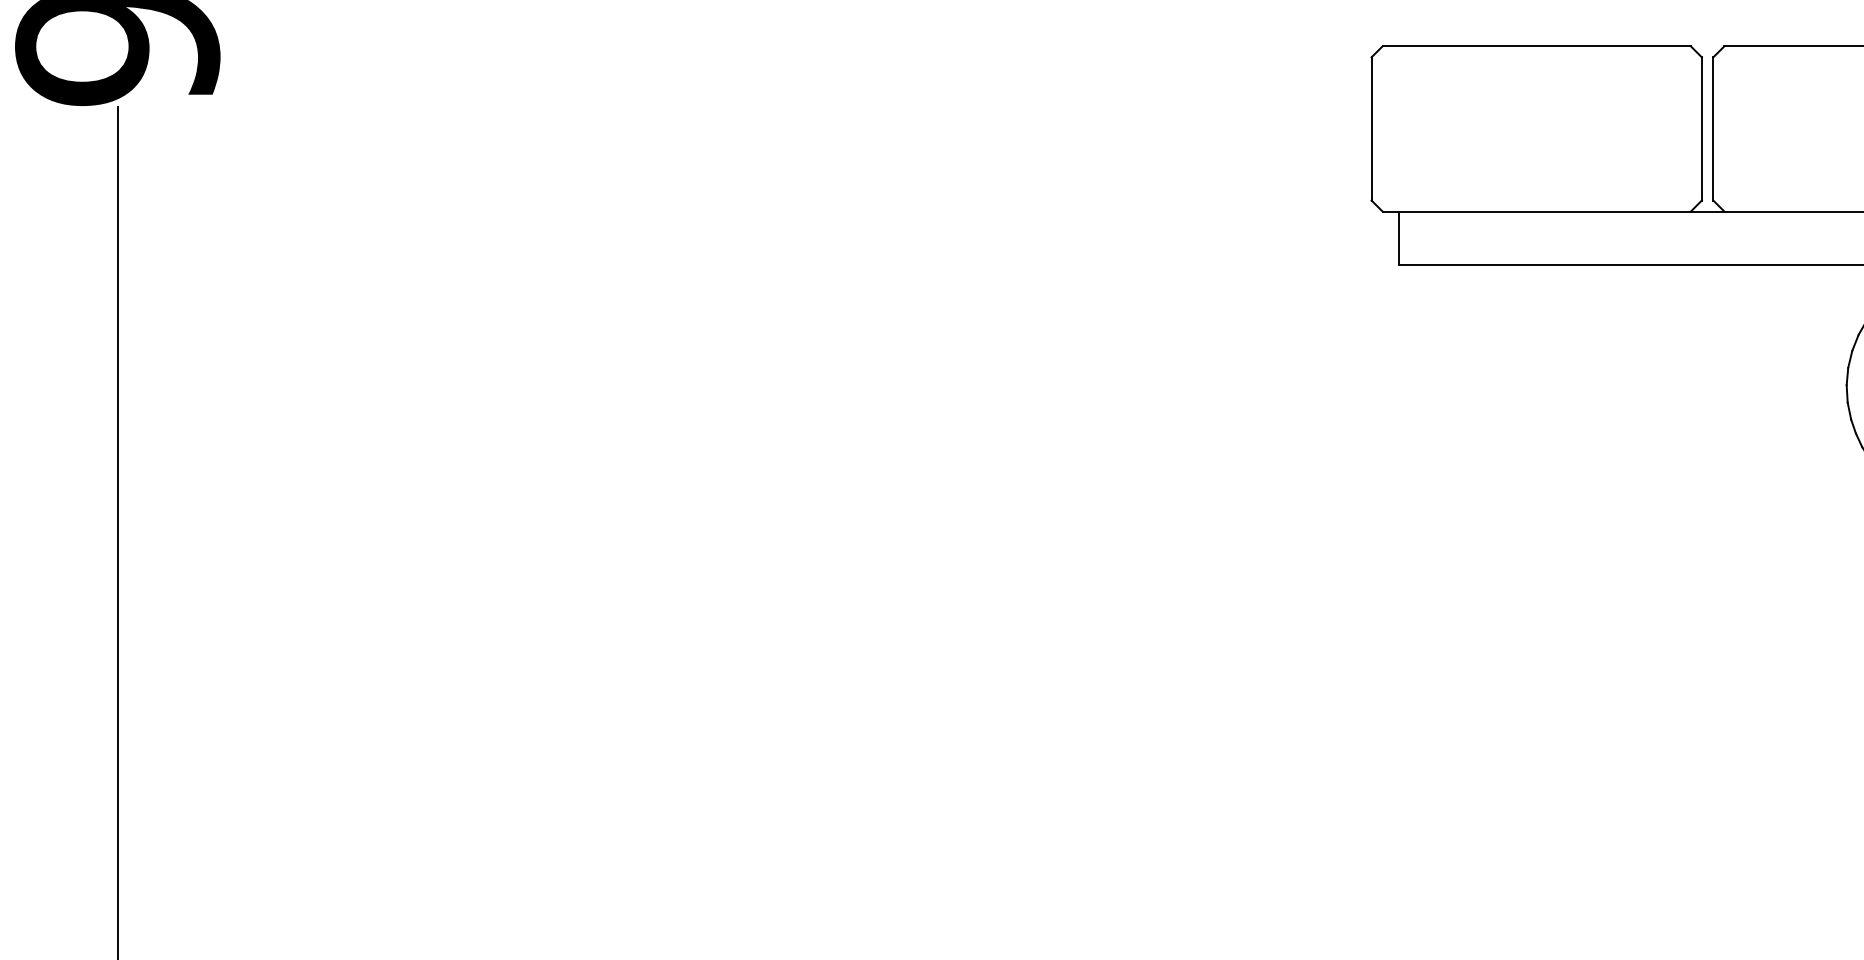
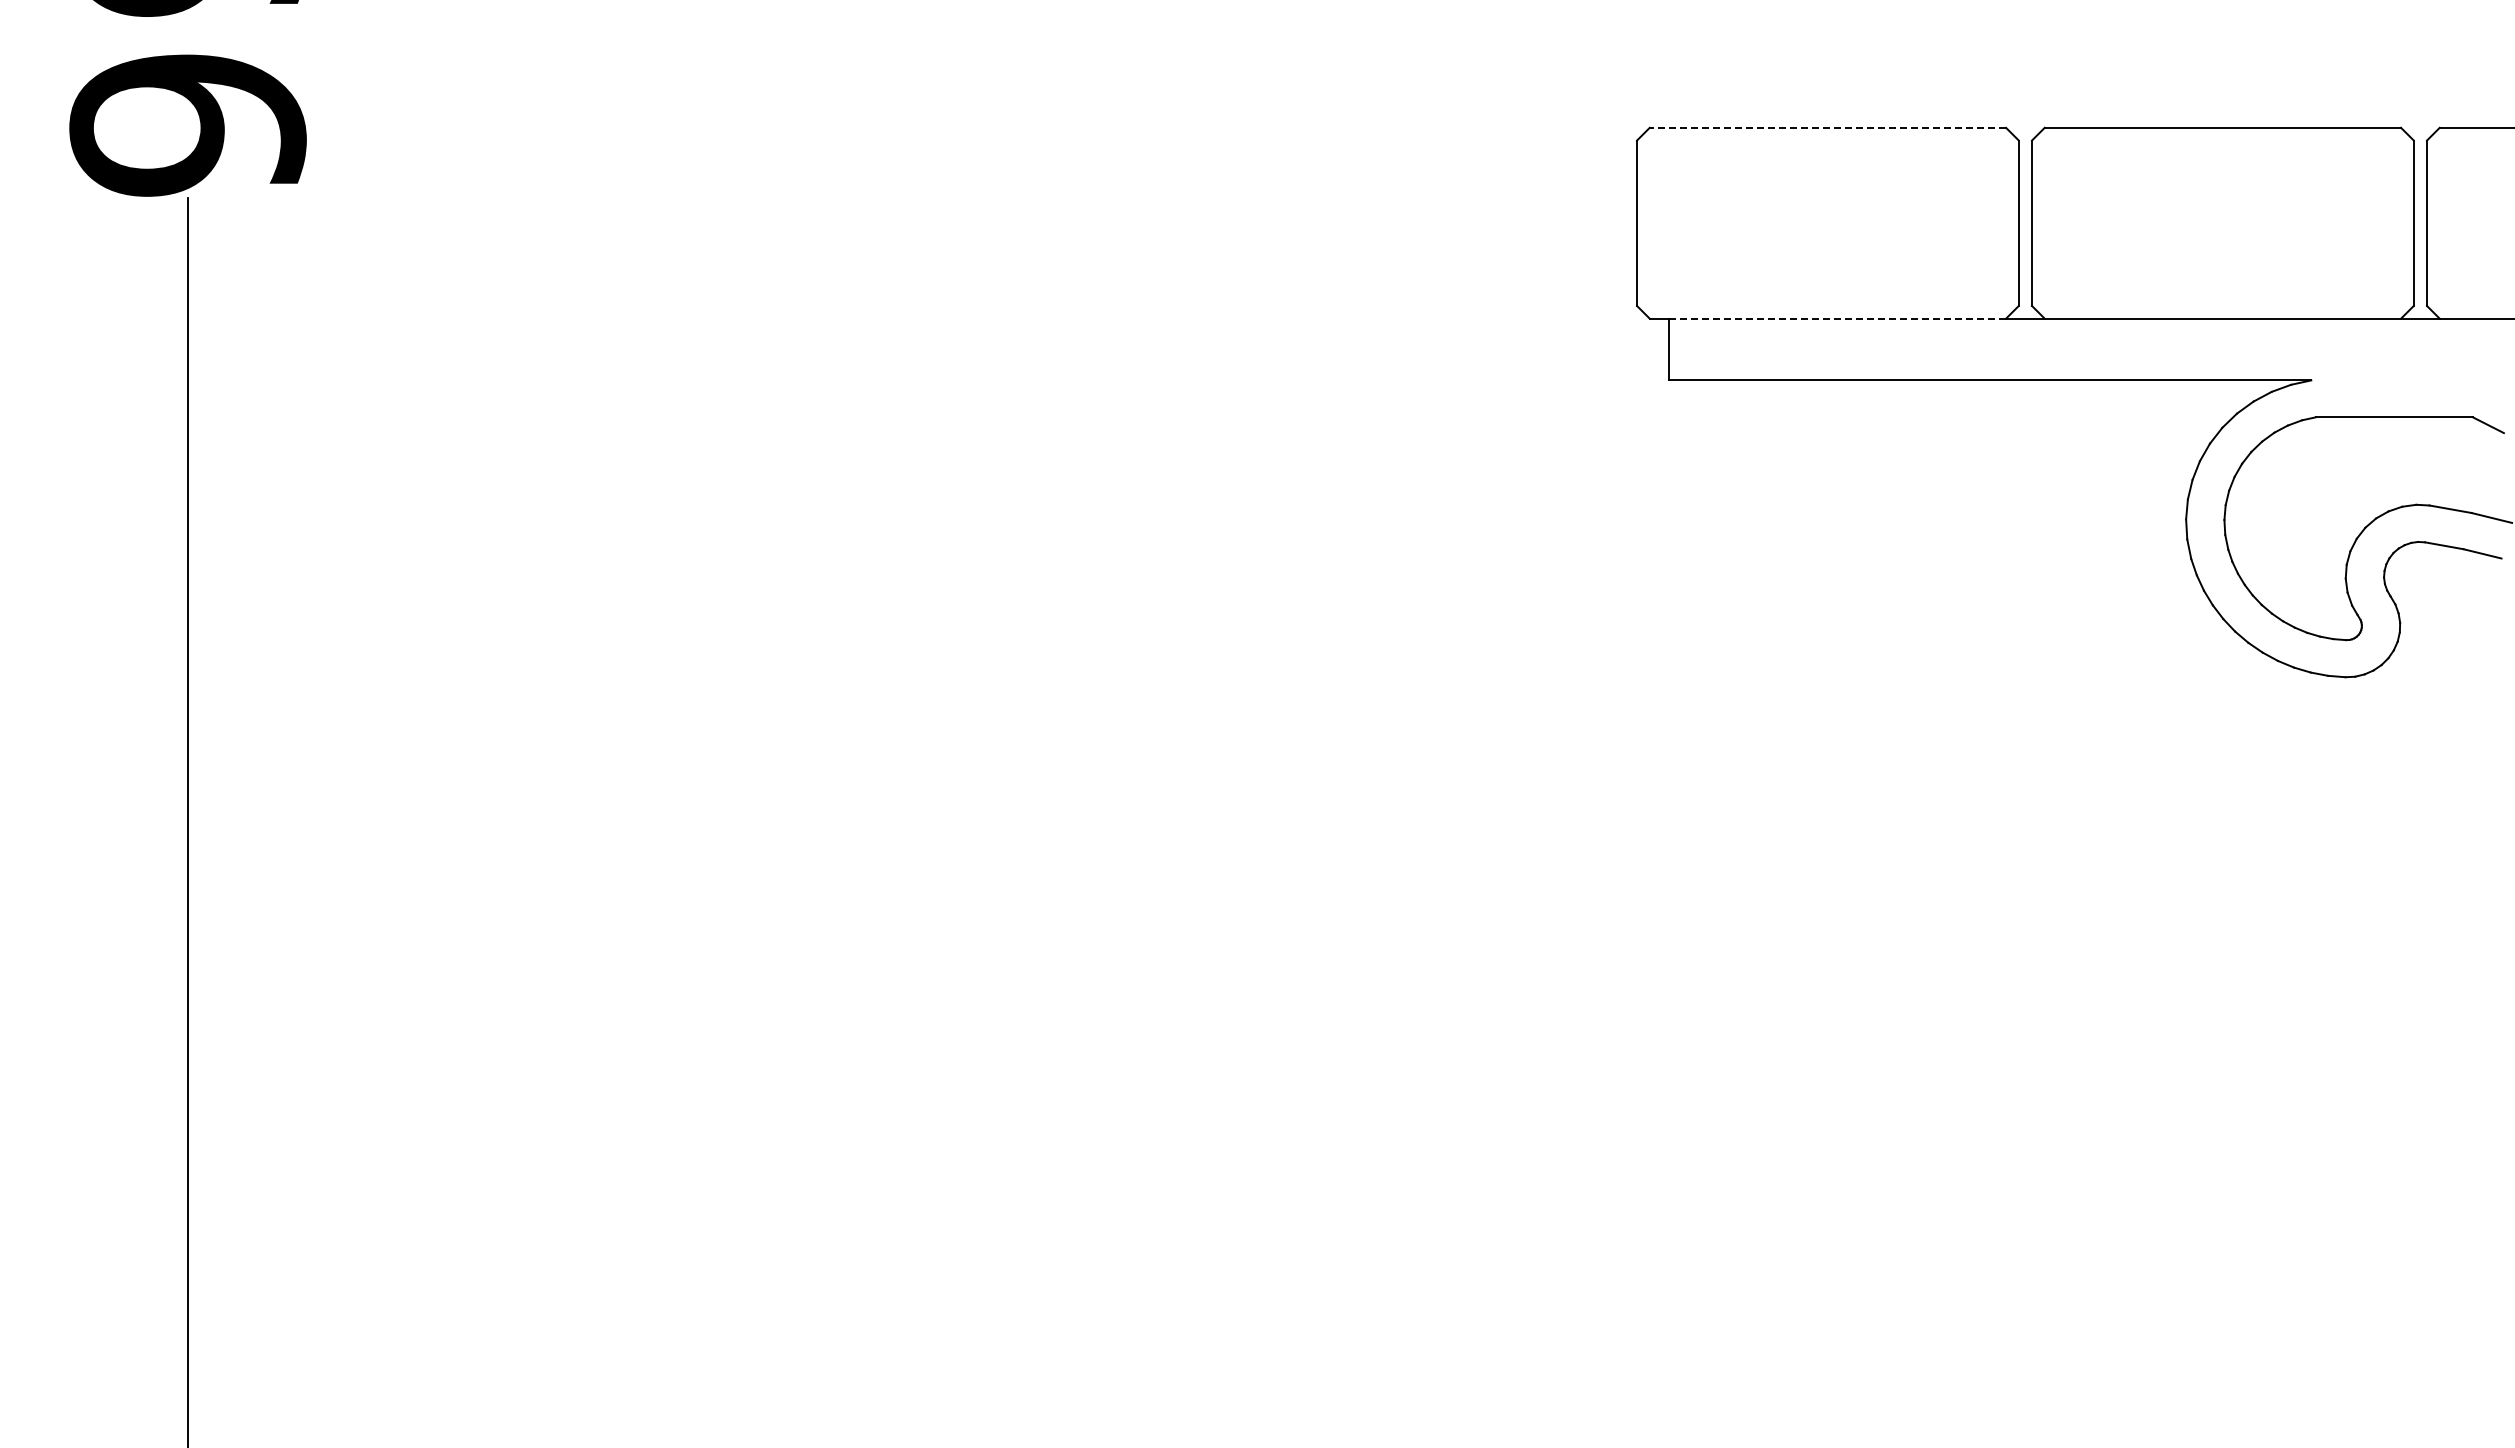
line: (1536, 46) -> (1827, 127), solid -> dashed
line: (1545, 211) -> (1837, 318), solid -> dashed

